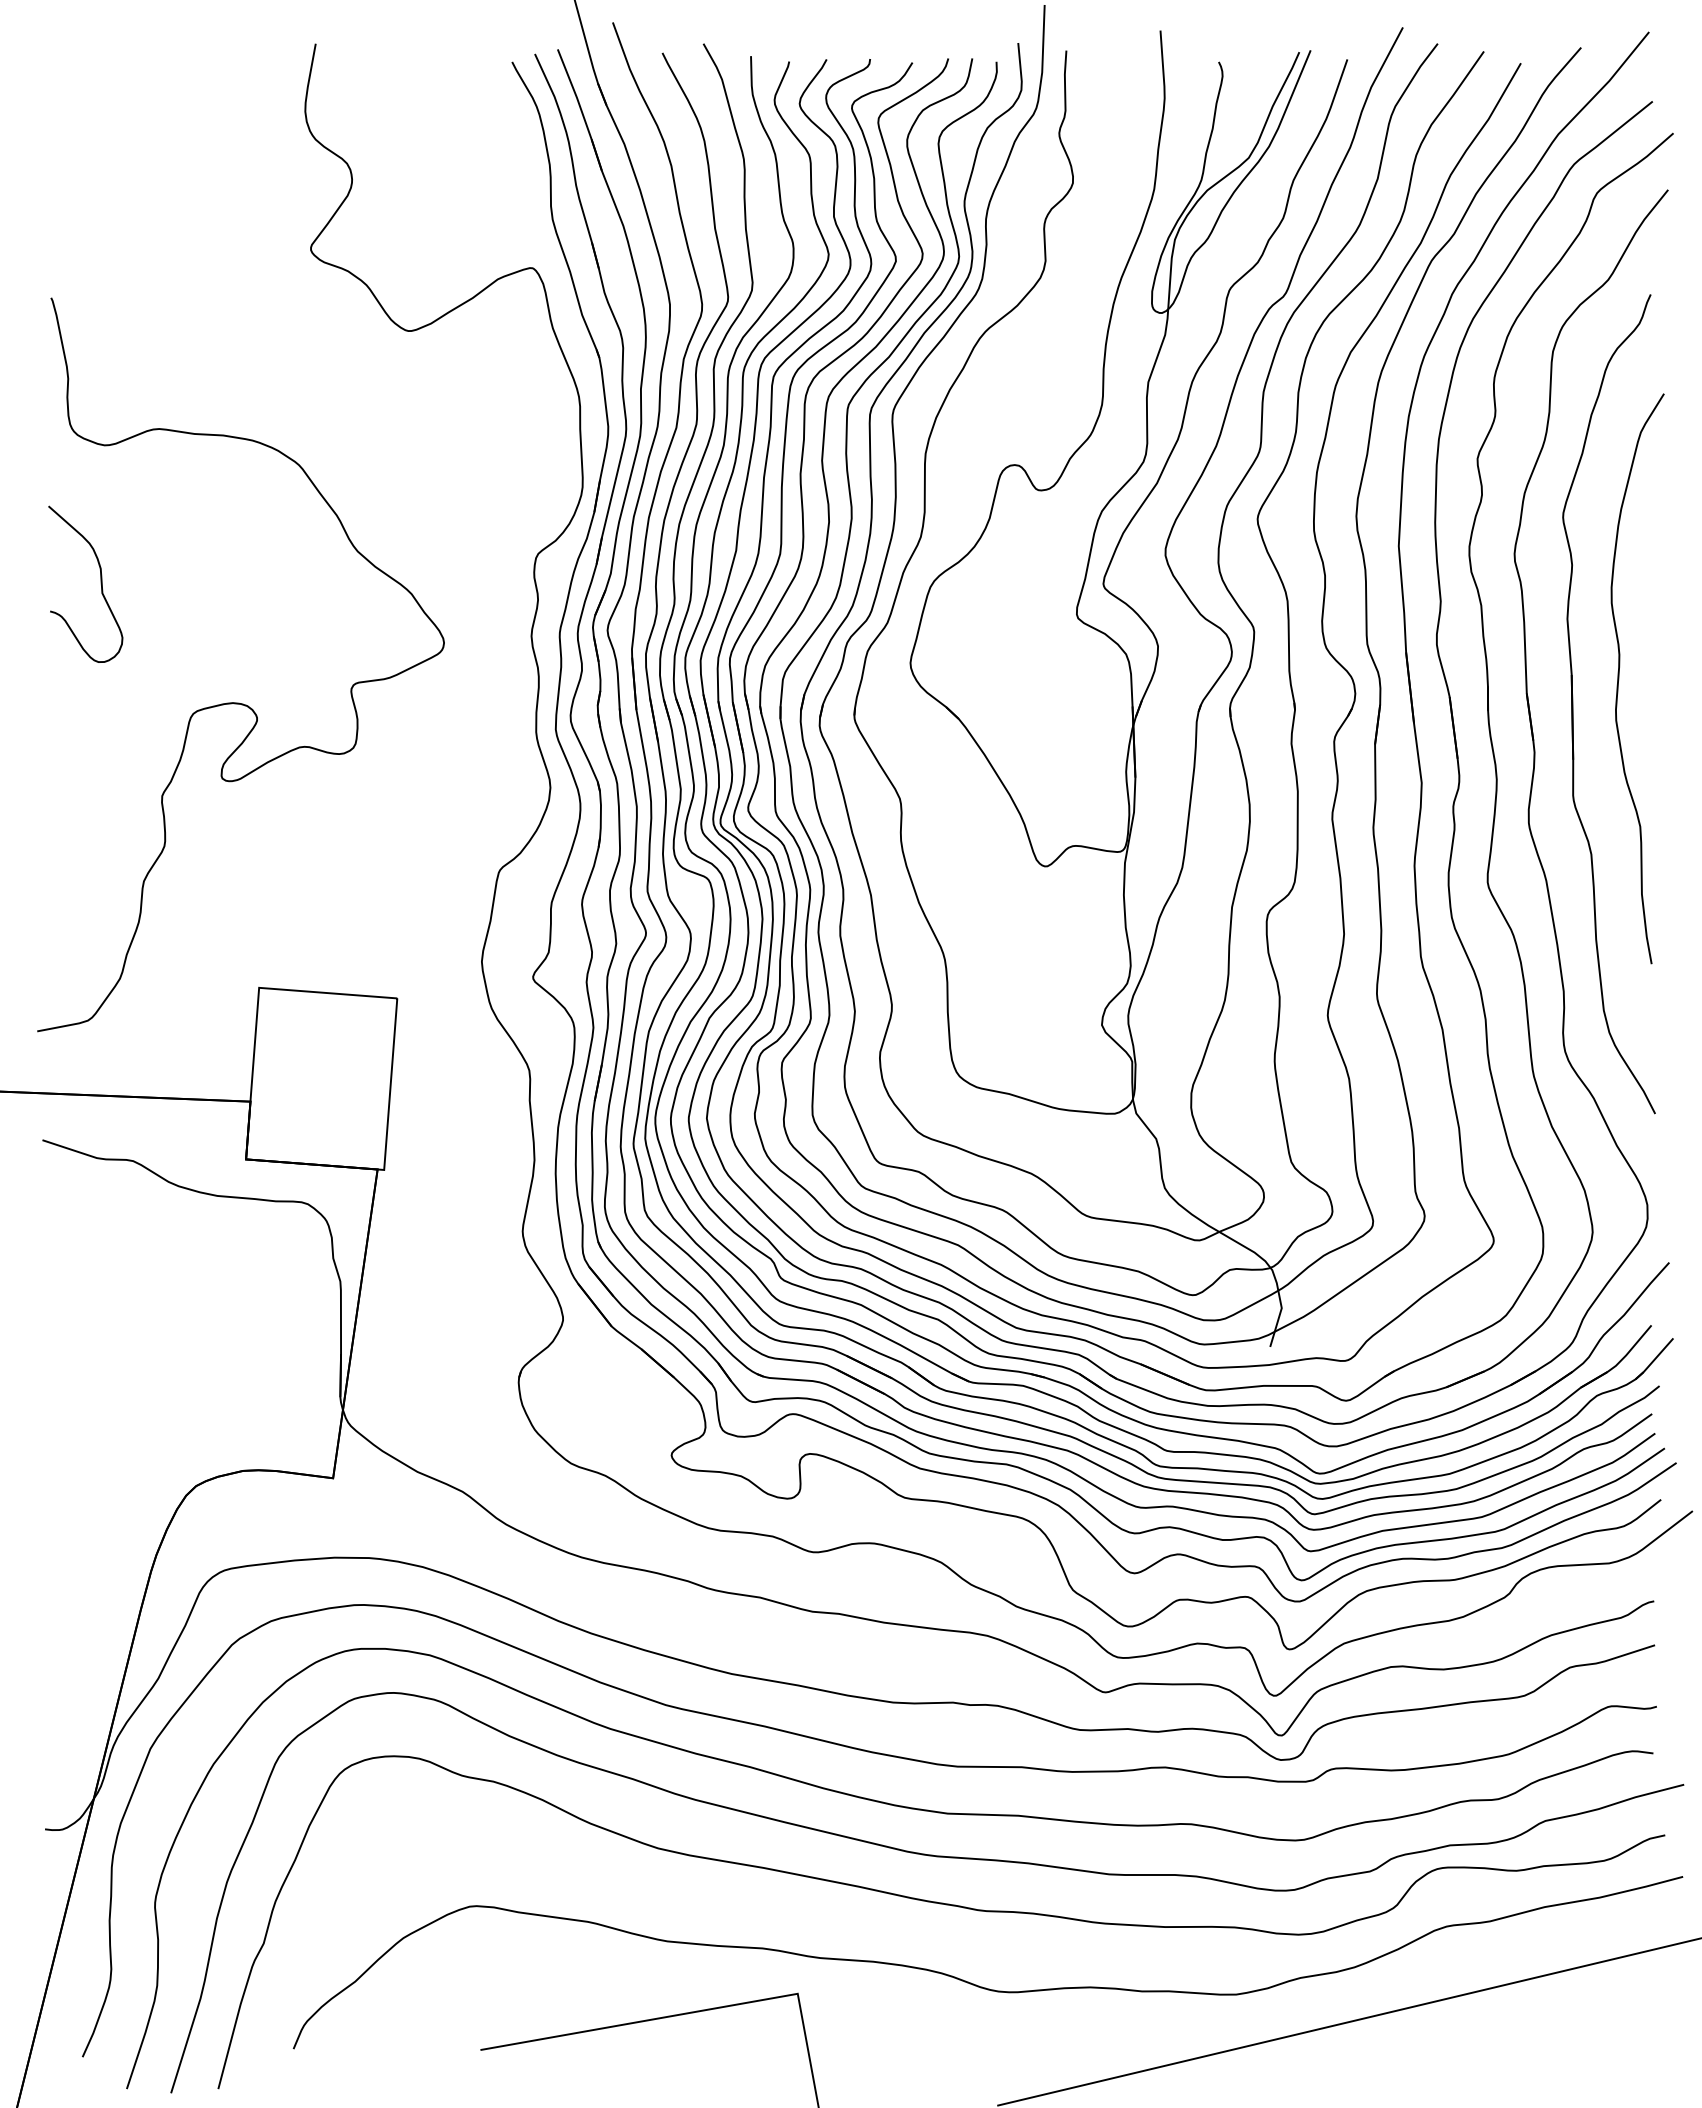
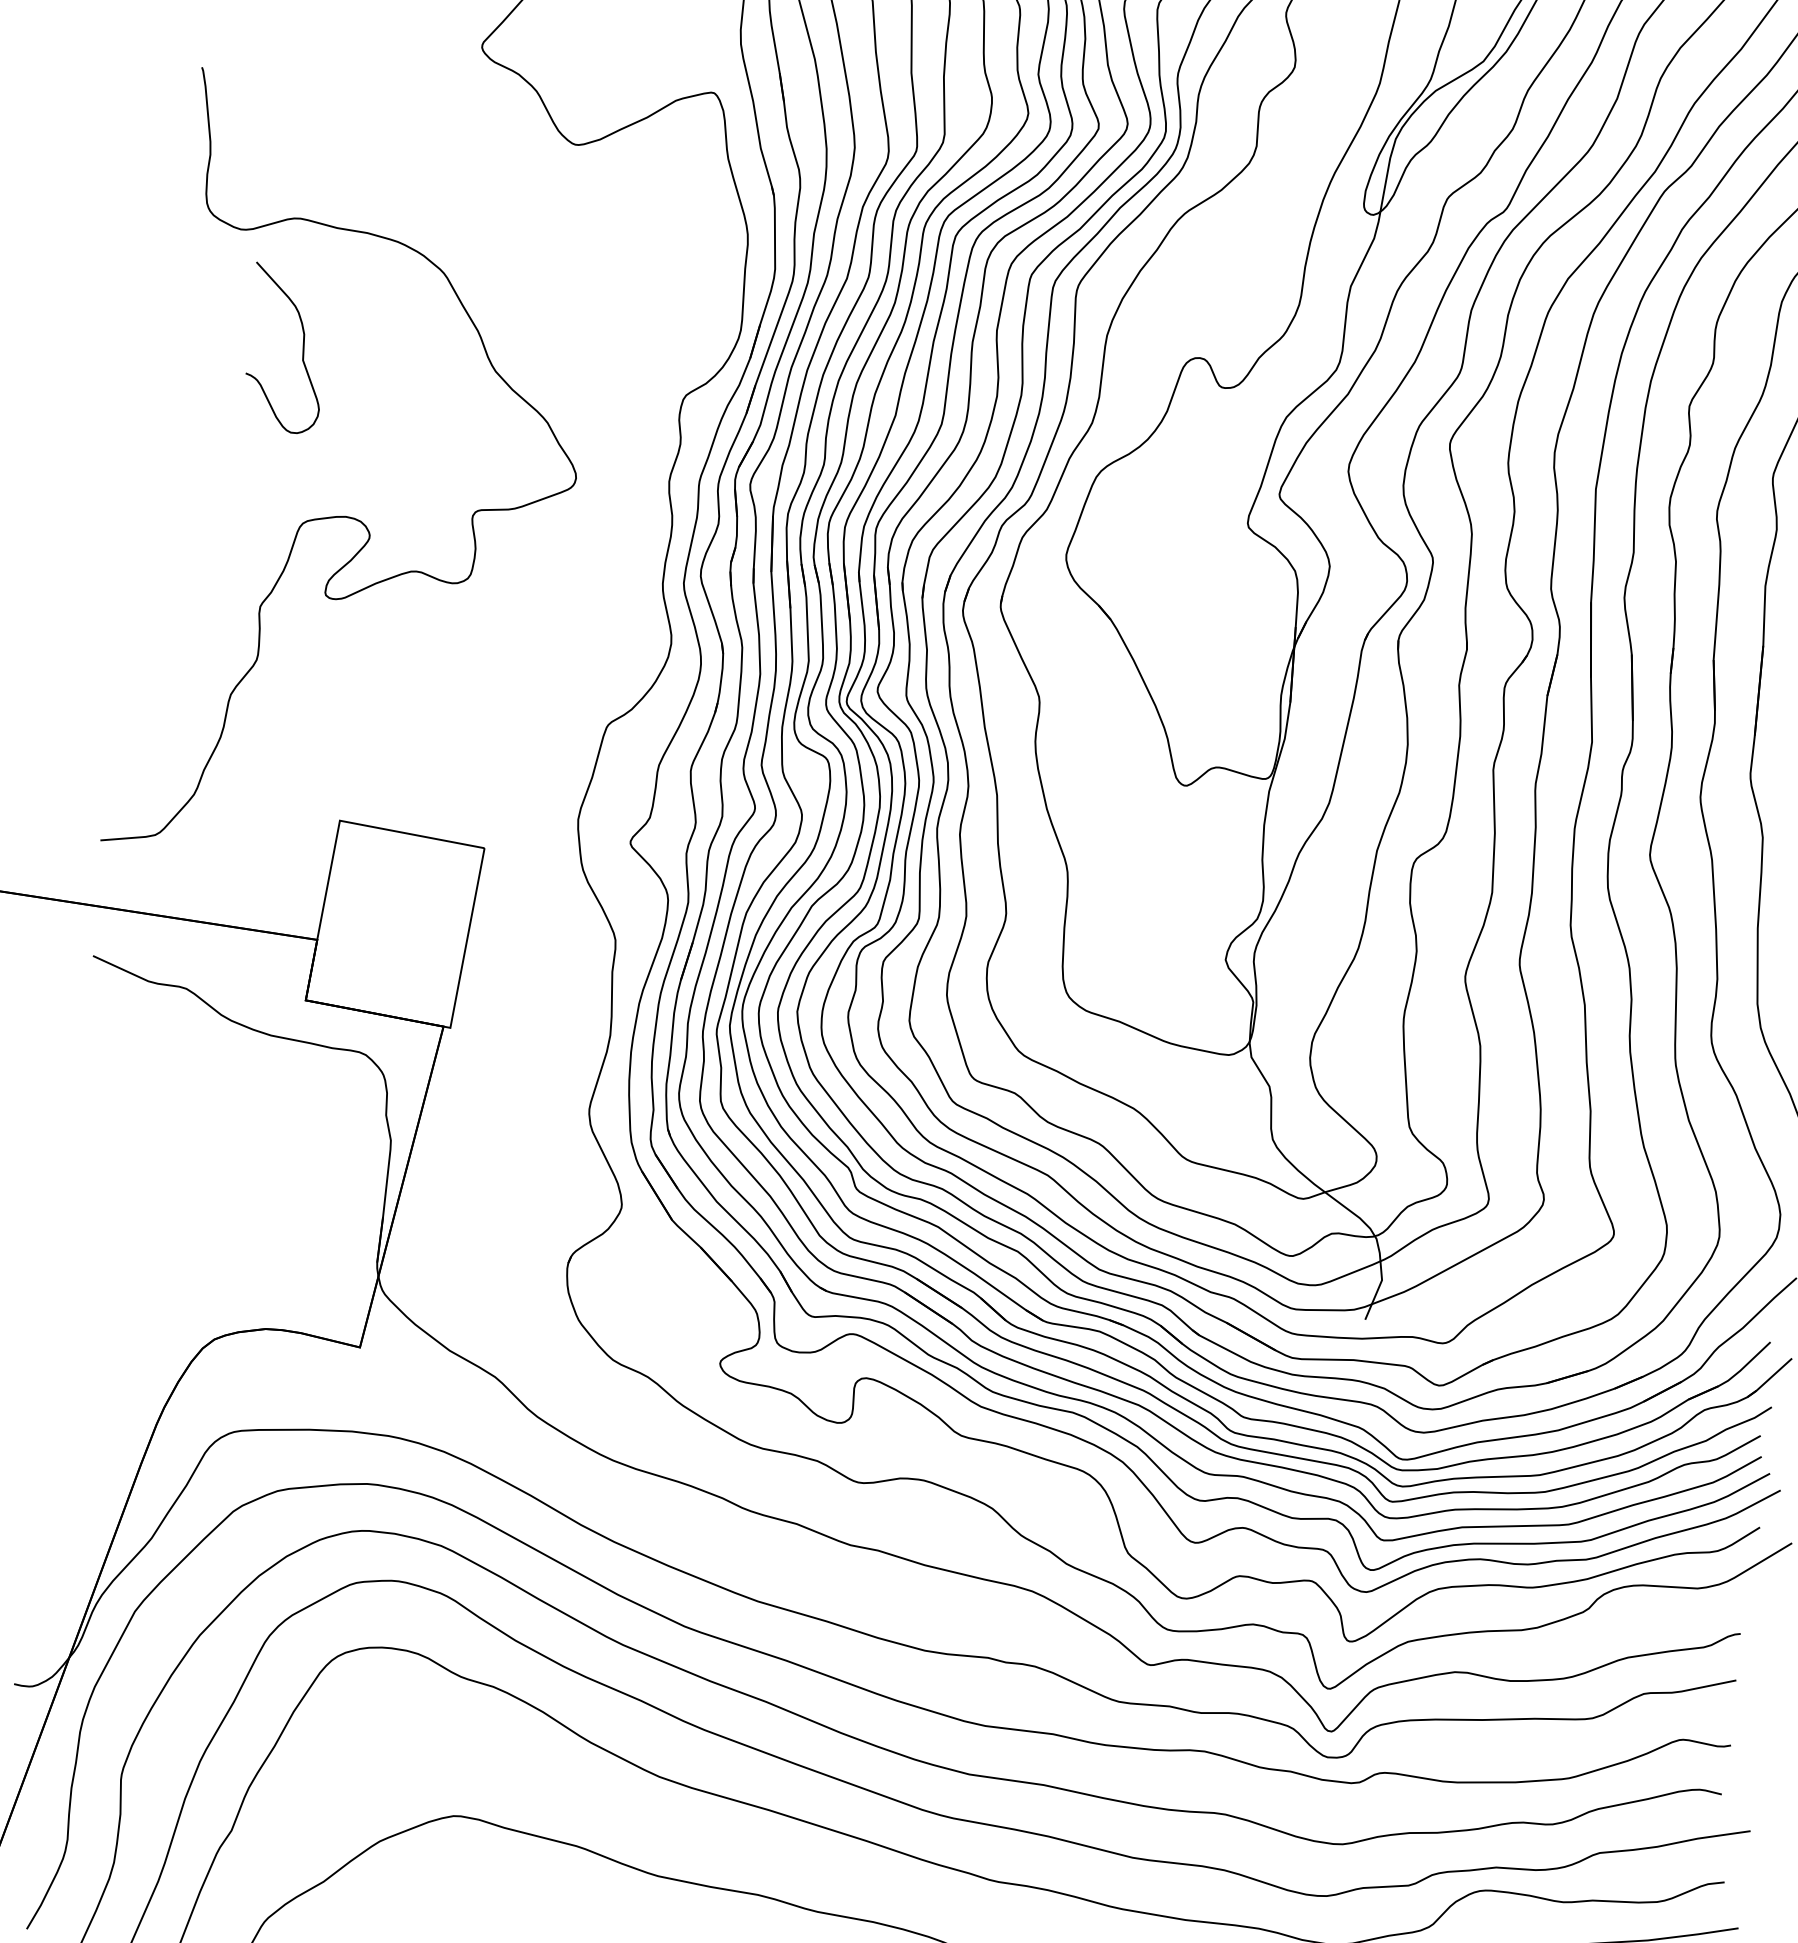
curve: (100, 583) -> (302, 349), moved

